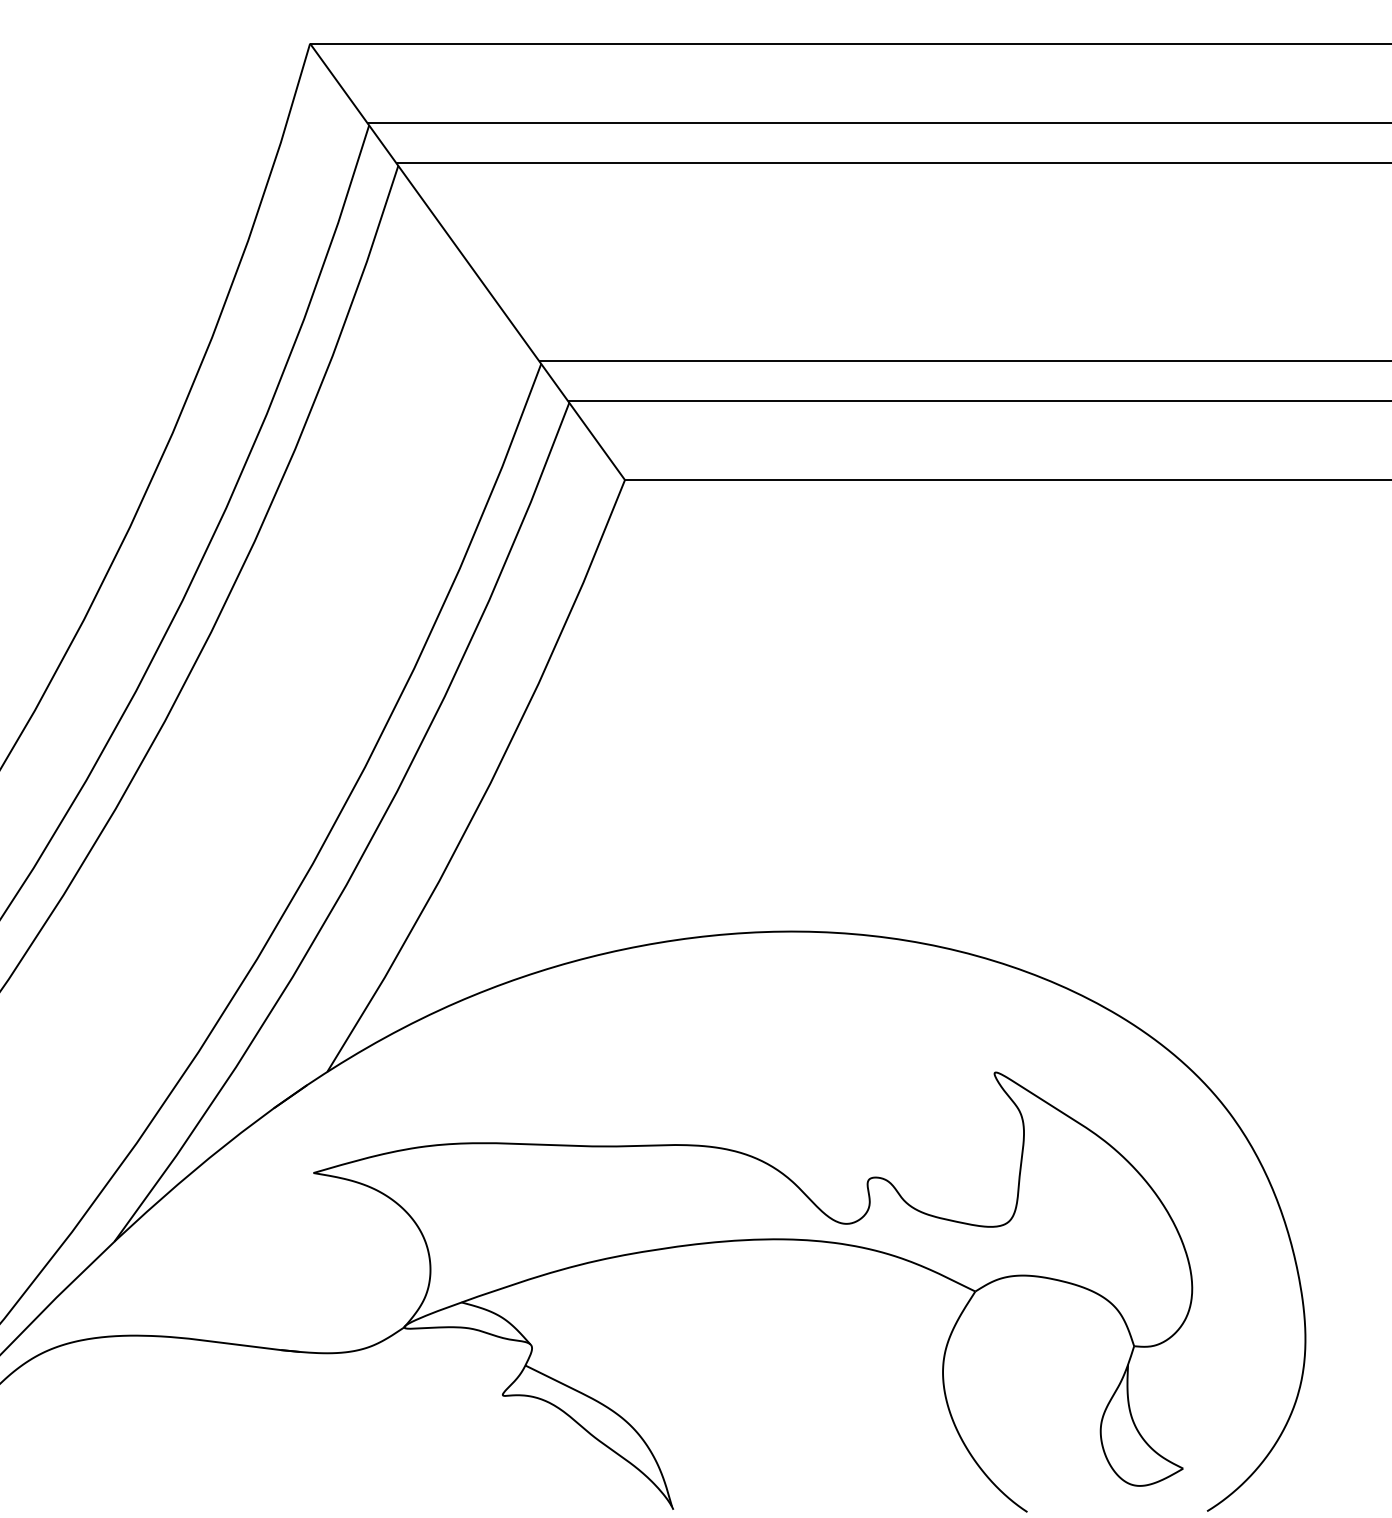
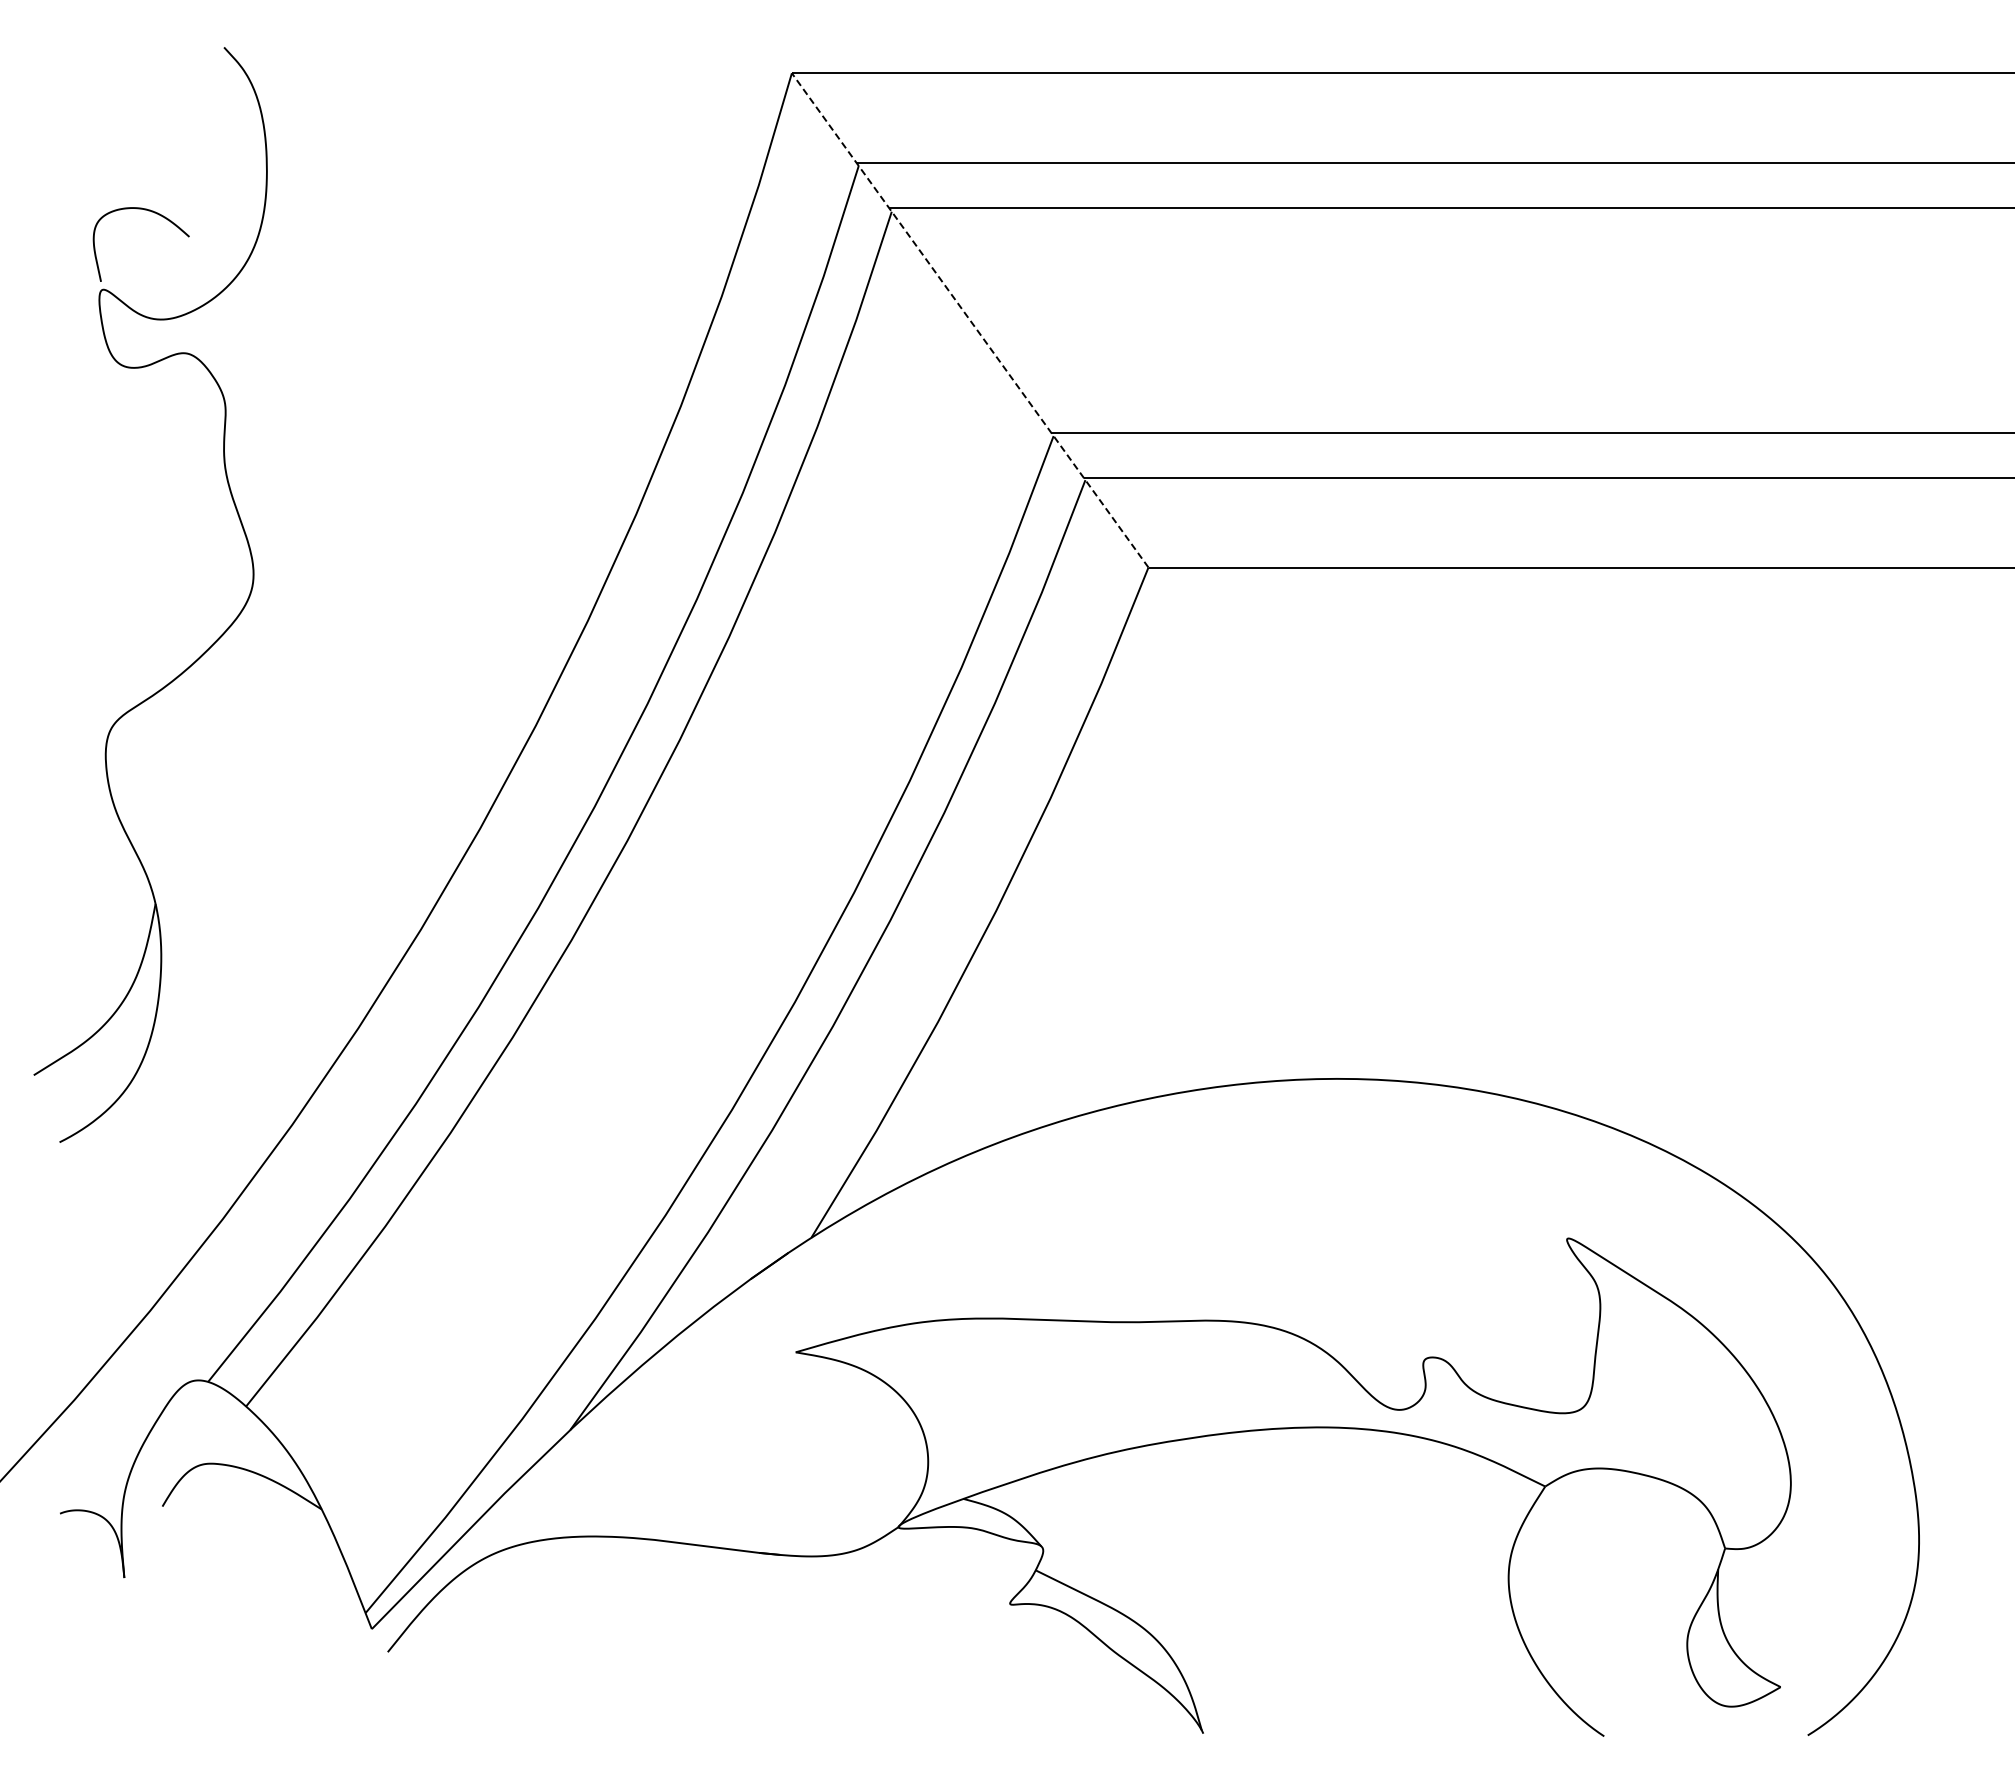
line: (467, 261) -> (970, 320), solid -> dashed

